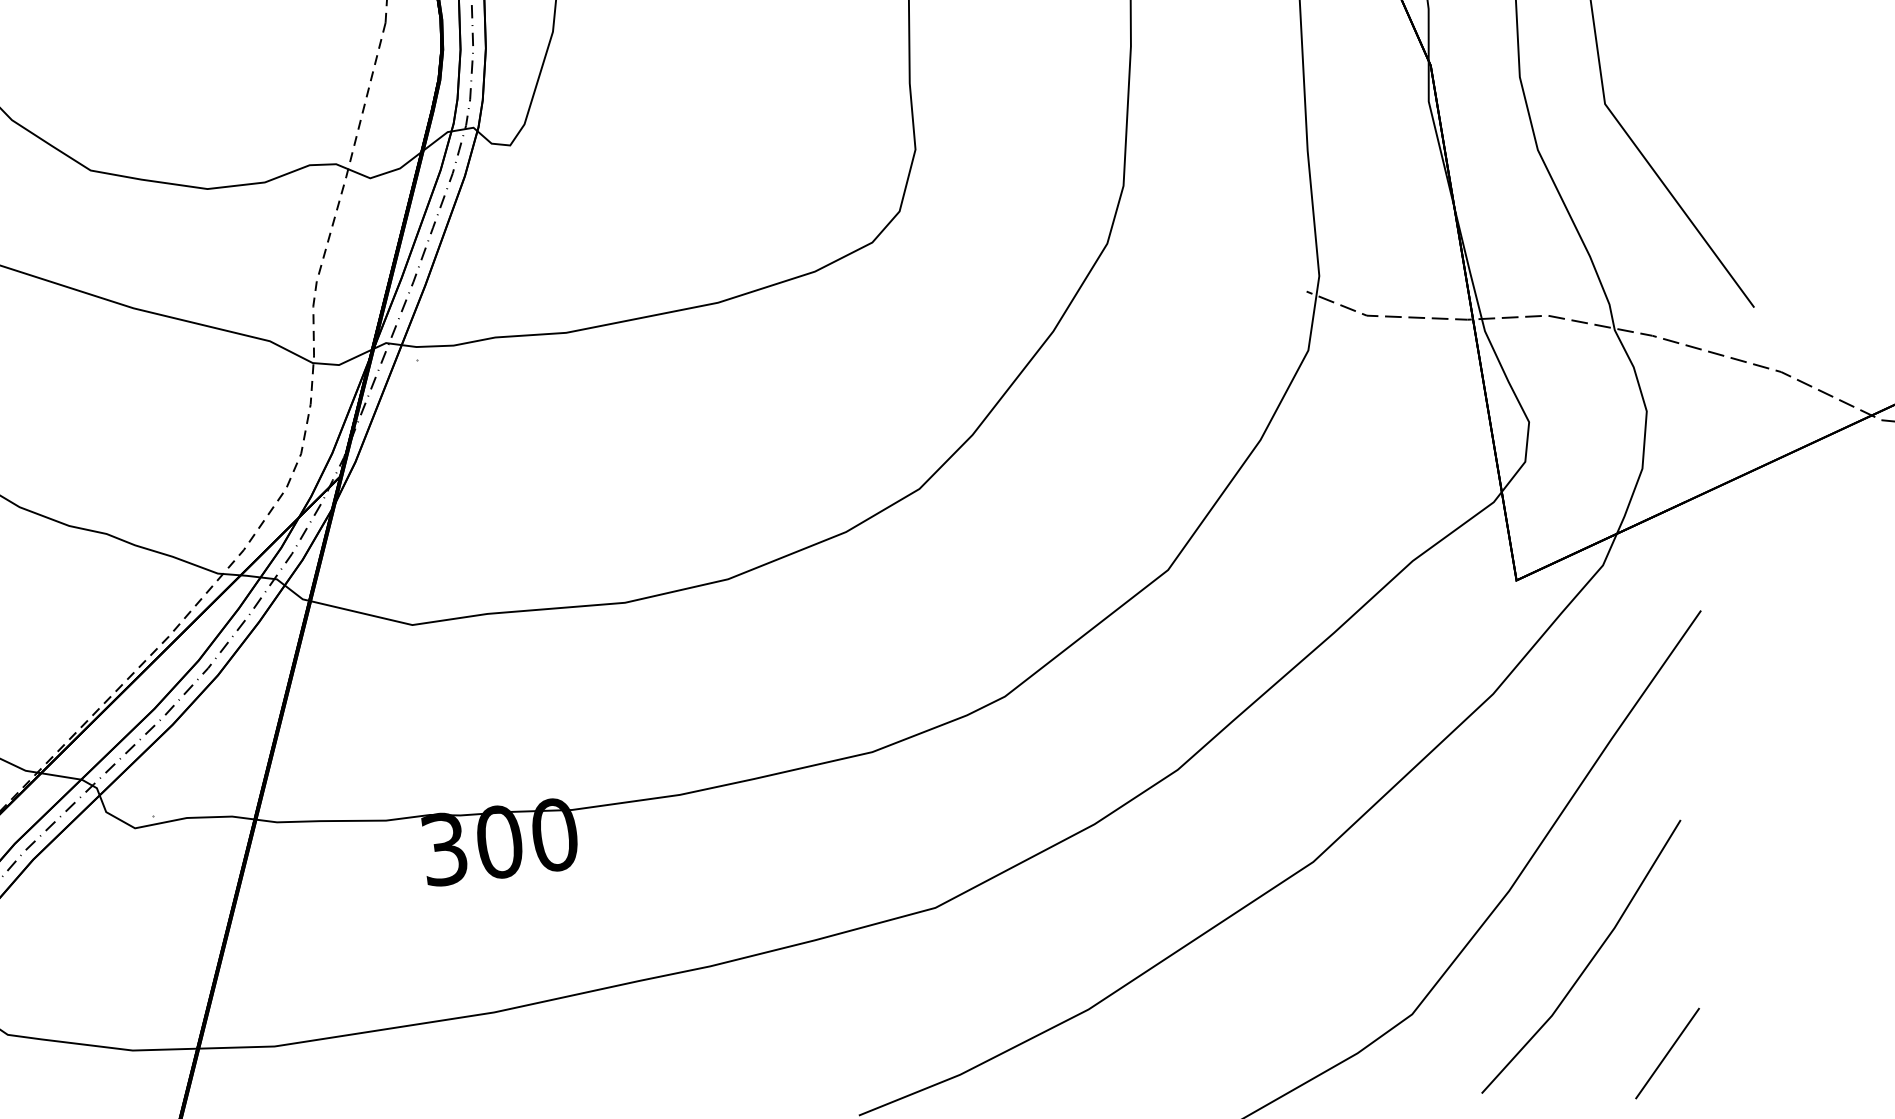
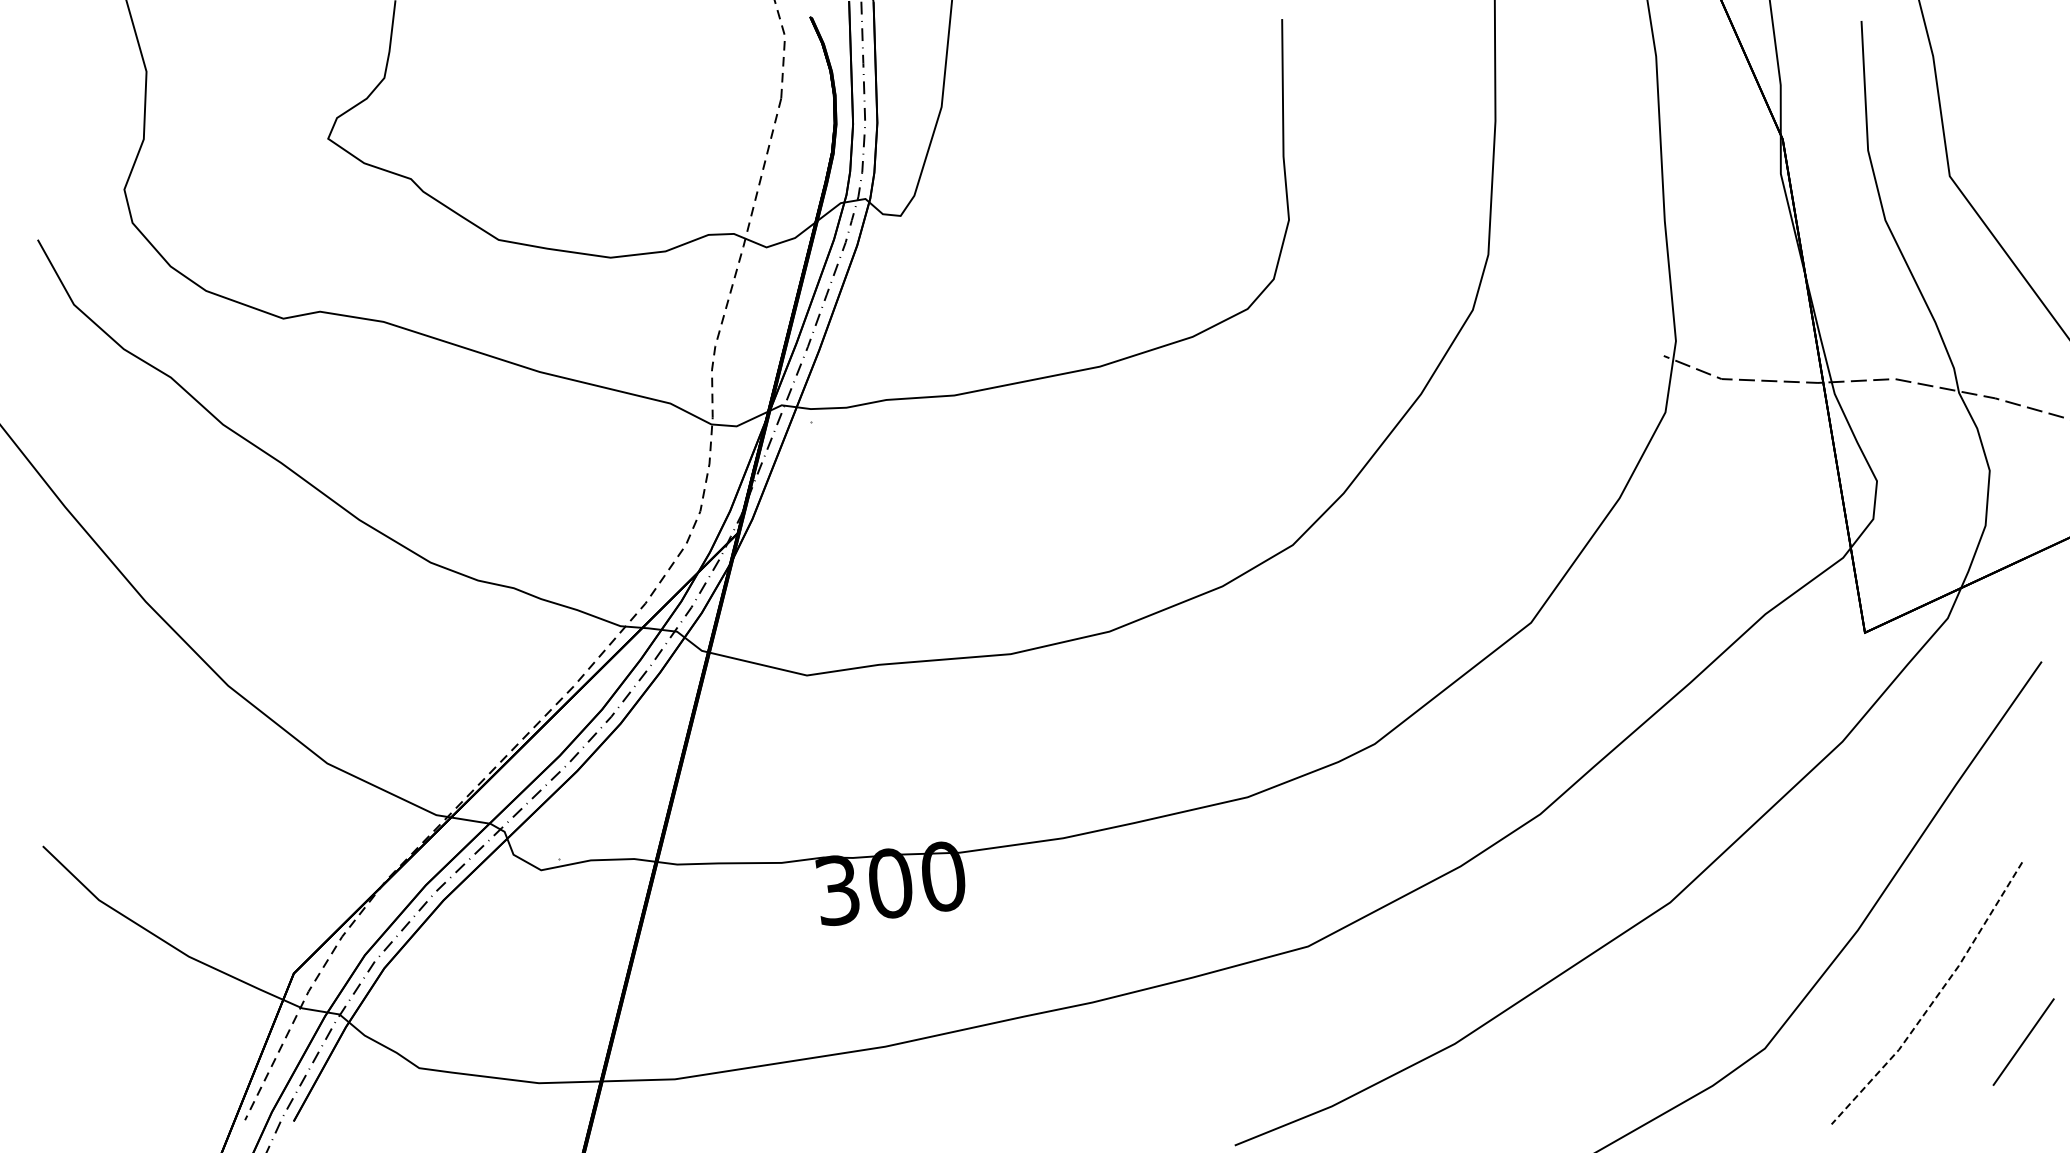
line: (1589, 963) -> (1934, 999), solid -> dashed
line: (1667, 1052) -> (2023, 1041), moved

